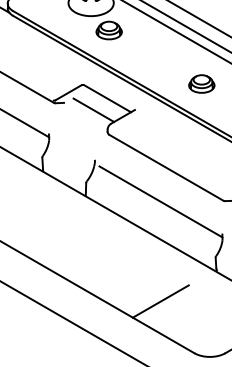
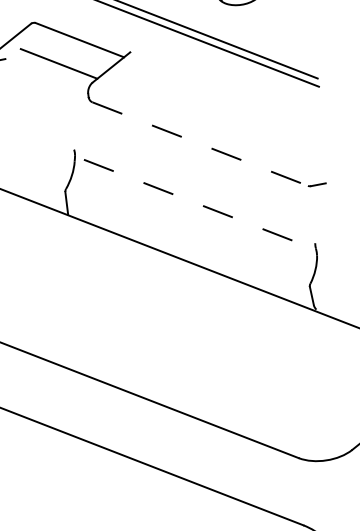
line: (166, 167) -> (200, 143), solid -> dashed
line: (160, 201) -> (199, 204), solid -> dashed
line: (160, 301) -> (225, 377), removed

